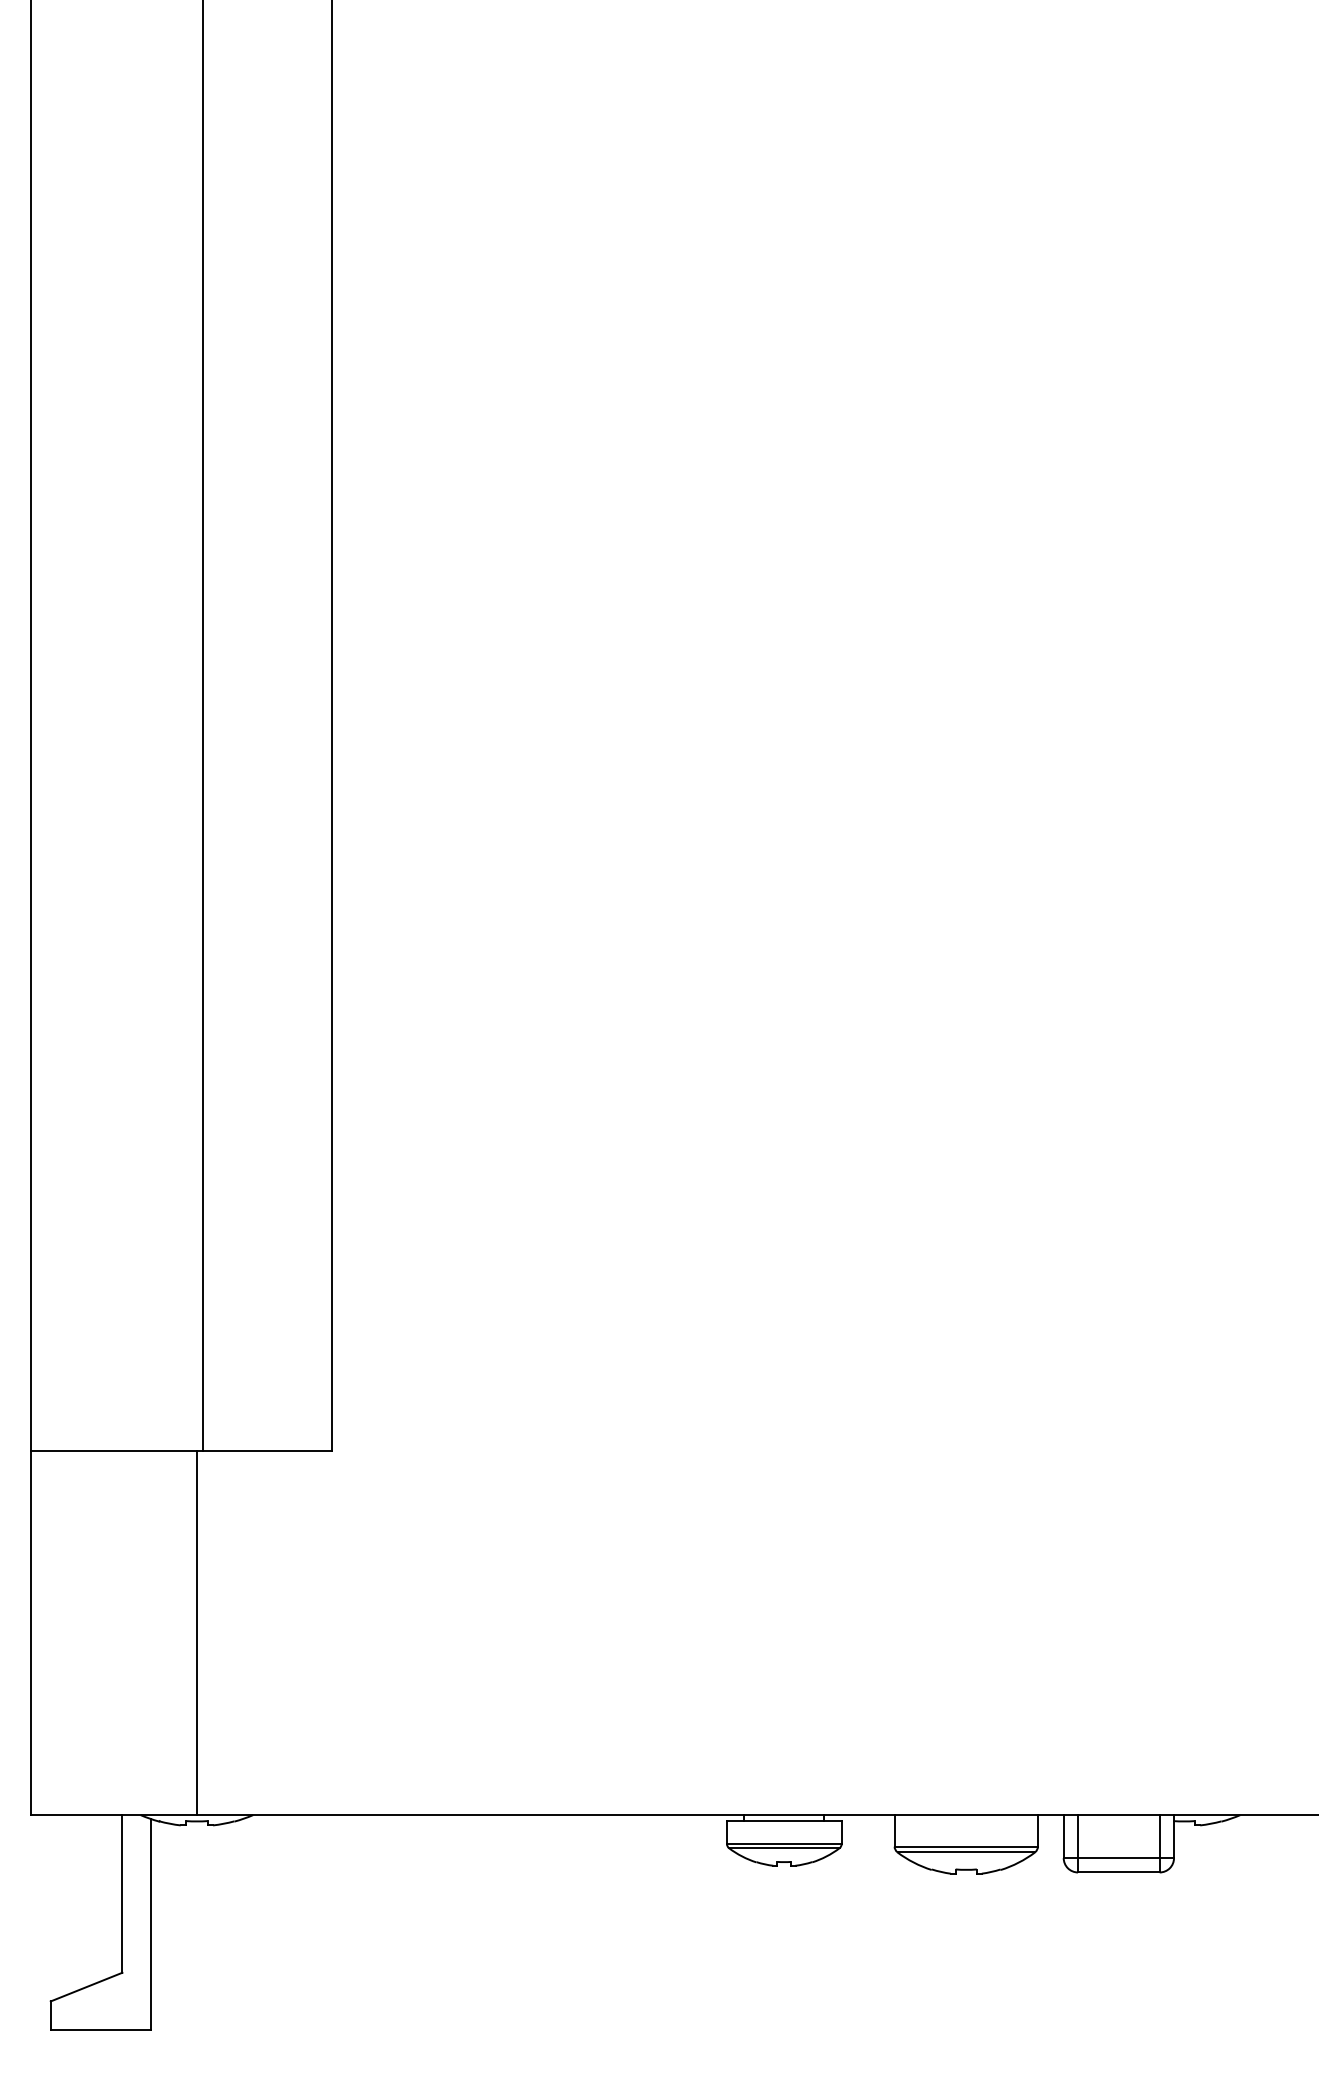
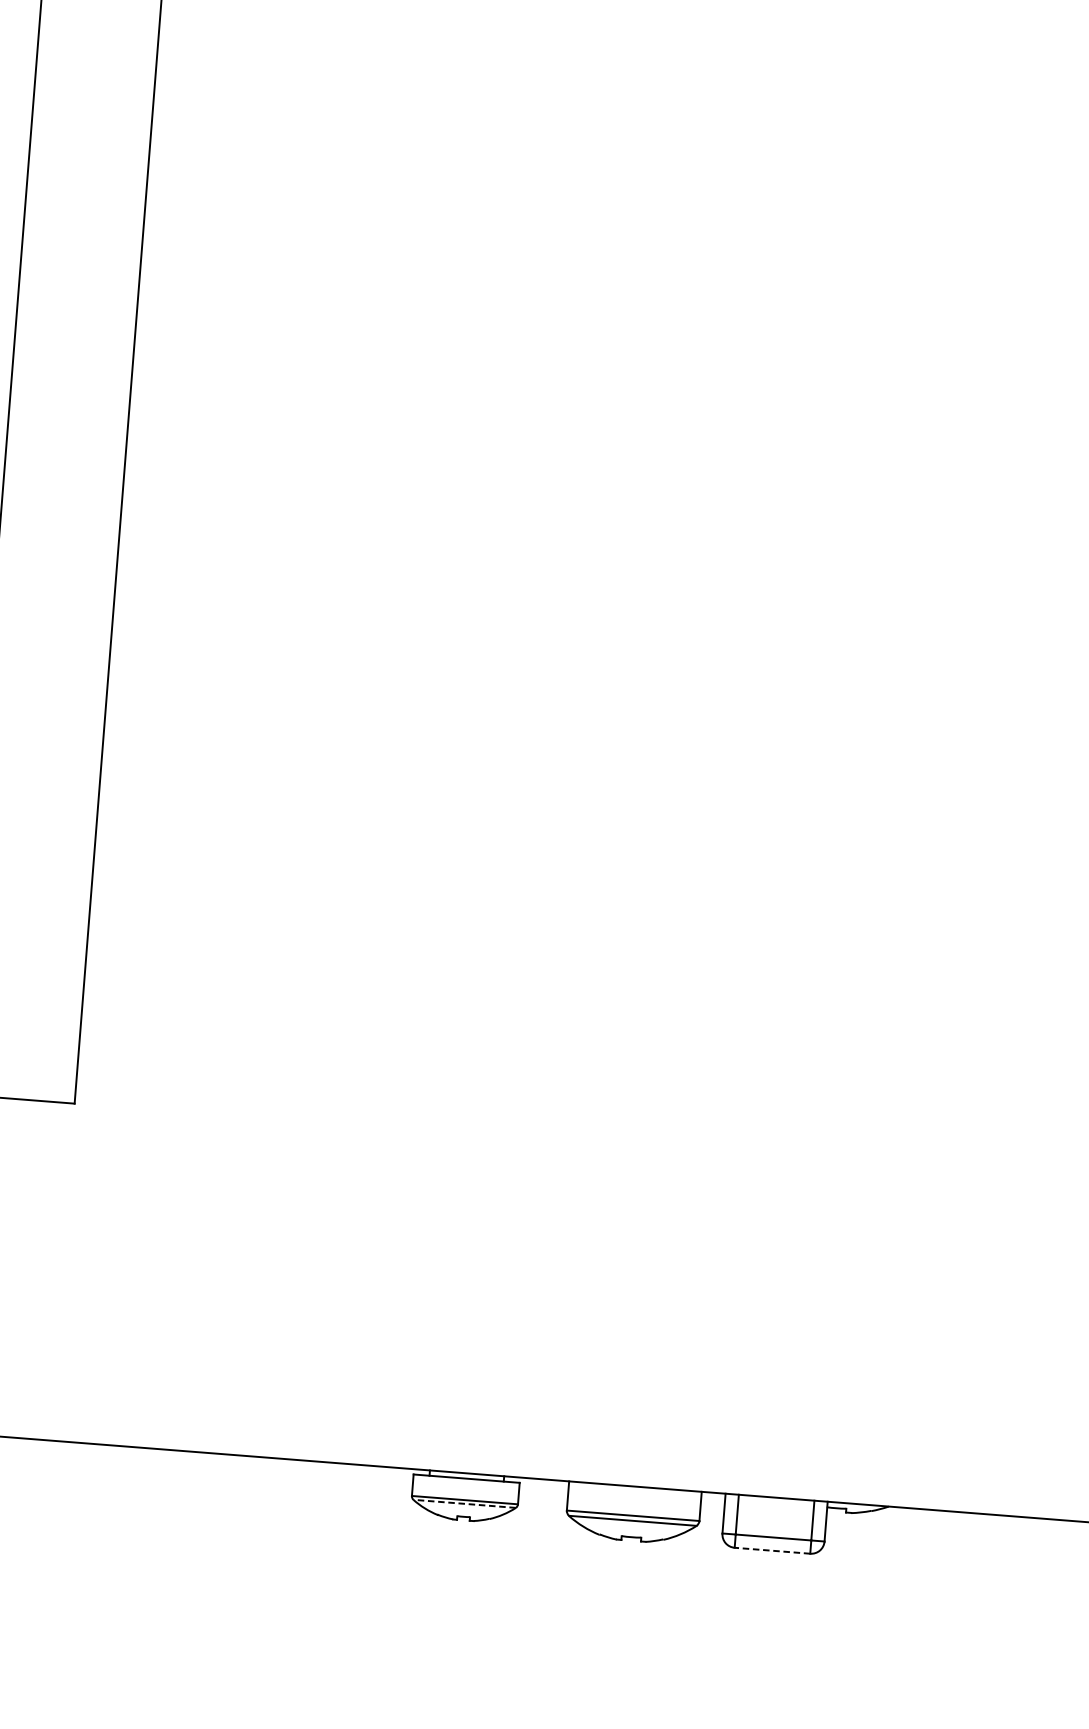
line: (783, 1848) -> (463, 1504), solid -> dashed
line: (1118, 1872) -> (772, 1550), solid -> dashed

